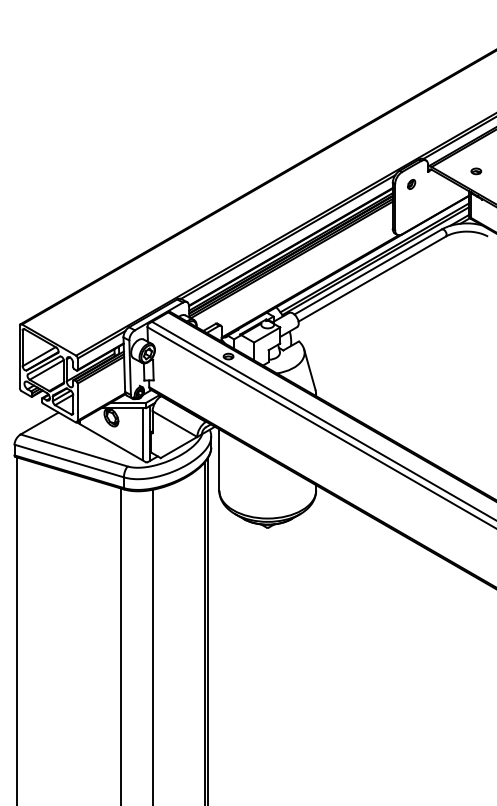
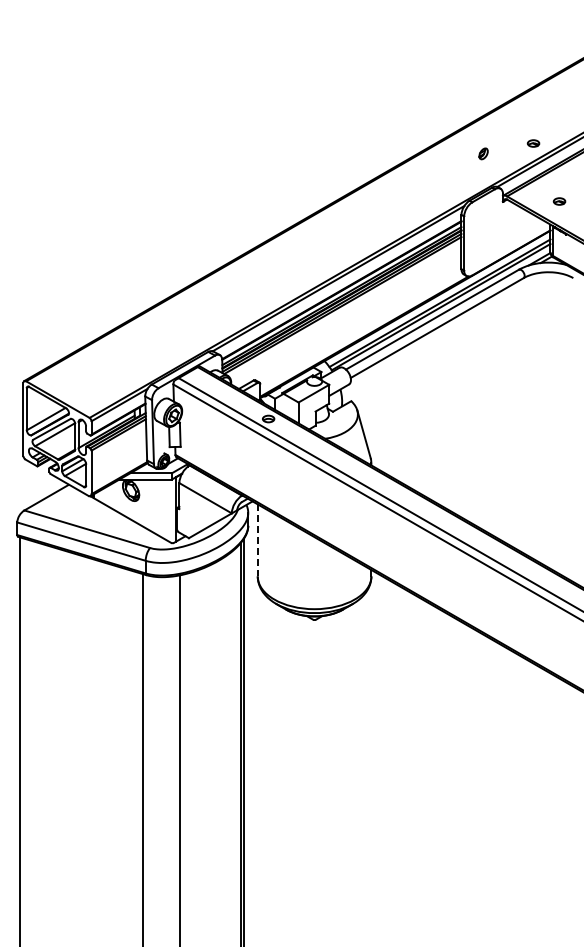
part: (454, 121) -> (533, 143), added
part: (411, 184) -> (483, 153), moved
line: (142, 433) -> (167, 509), removed
line: (219, 460) -> (257, 540), solid -> dashed

